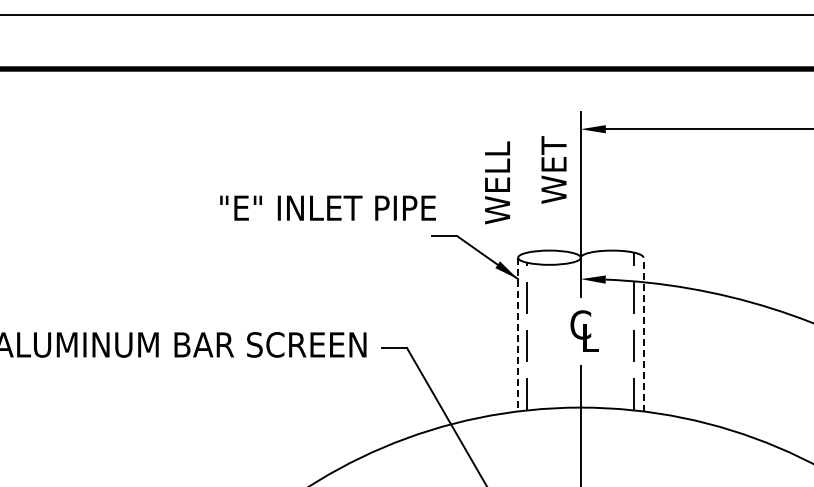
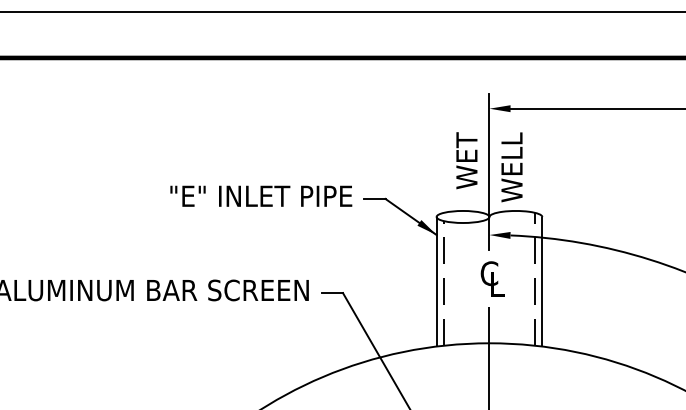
text: (553, 169) -> (466, 160), moved
text: (497, 182) -> (511, 167), moved
text: (327, 207) -> (260, 195), moved
line: (518, 334) -> (436, 281), dashed -> solid
line: (643, 334) -> (542, 281), dashed -> solid

